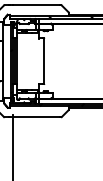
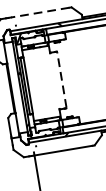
line: (36, 5) -> (40, 12), solid -> dashed
line: (44, 61) -> (62, 80), solid -> dashed

